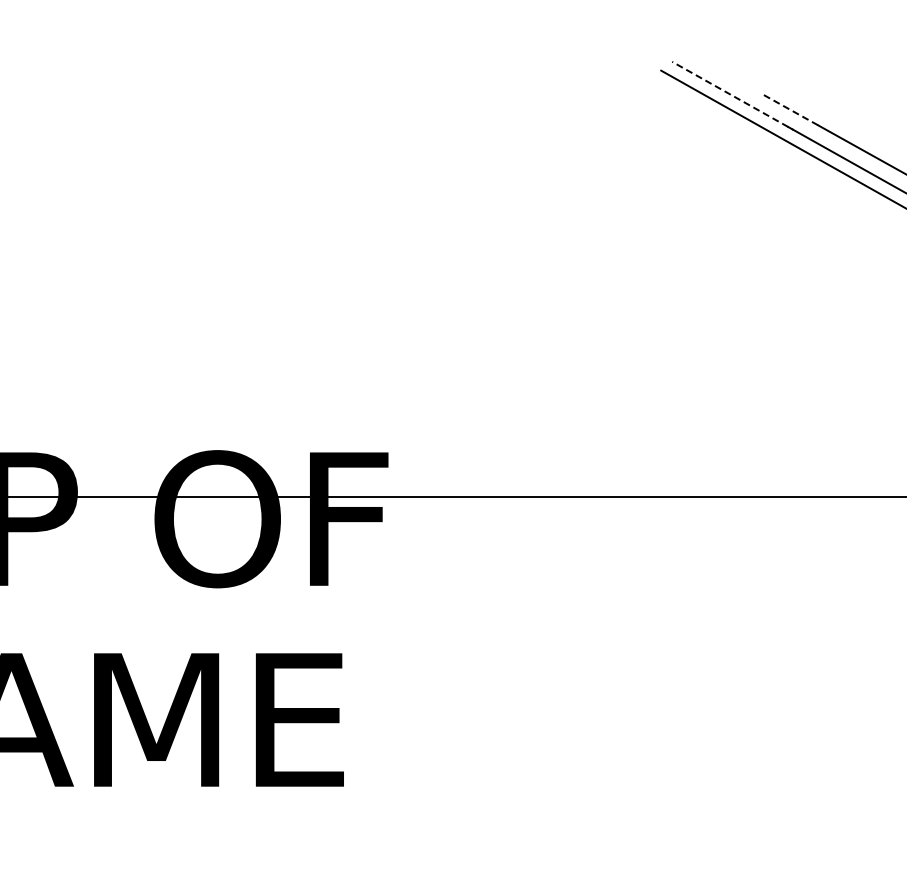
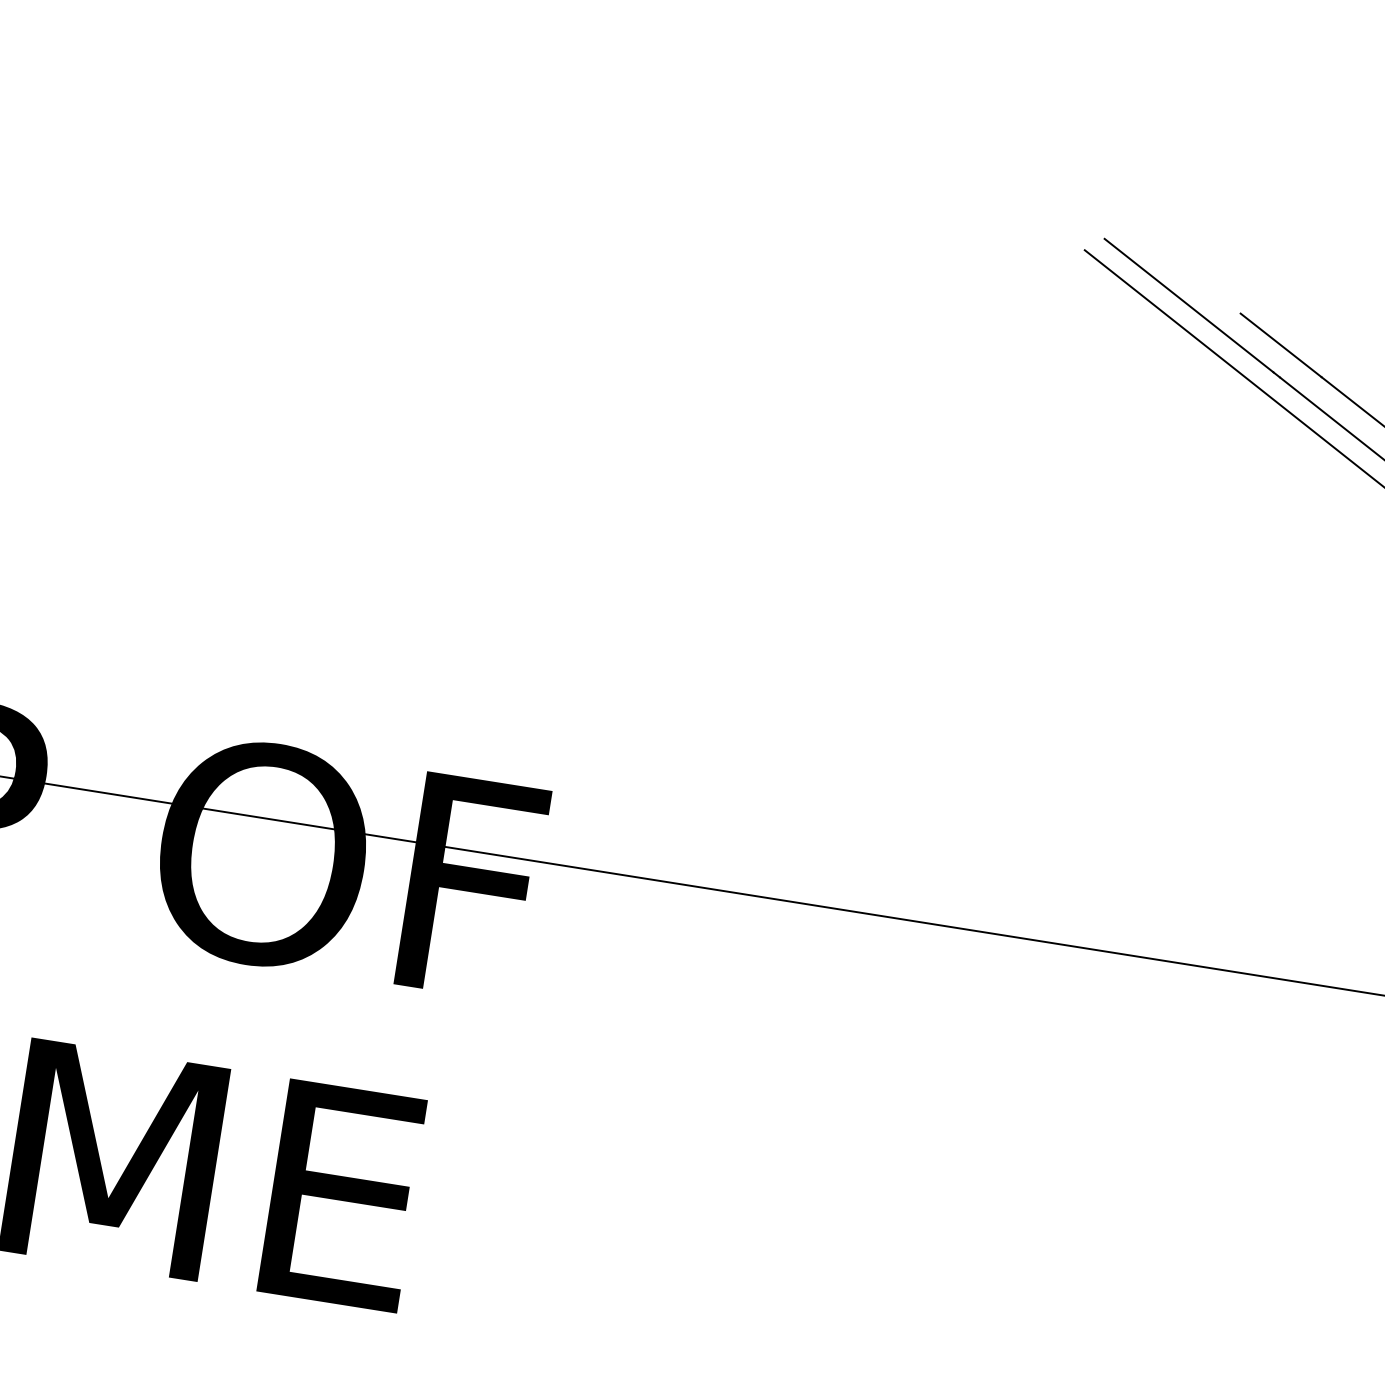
line: (730, 94) -> (1189, 305), dashed -> solid
line: (790, 109) -> (1281, 344), dashed -> solid

